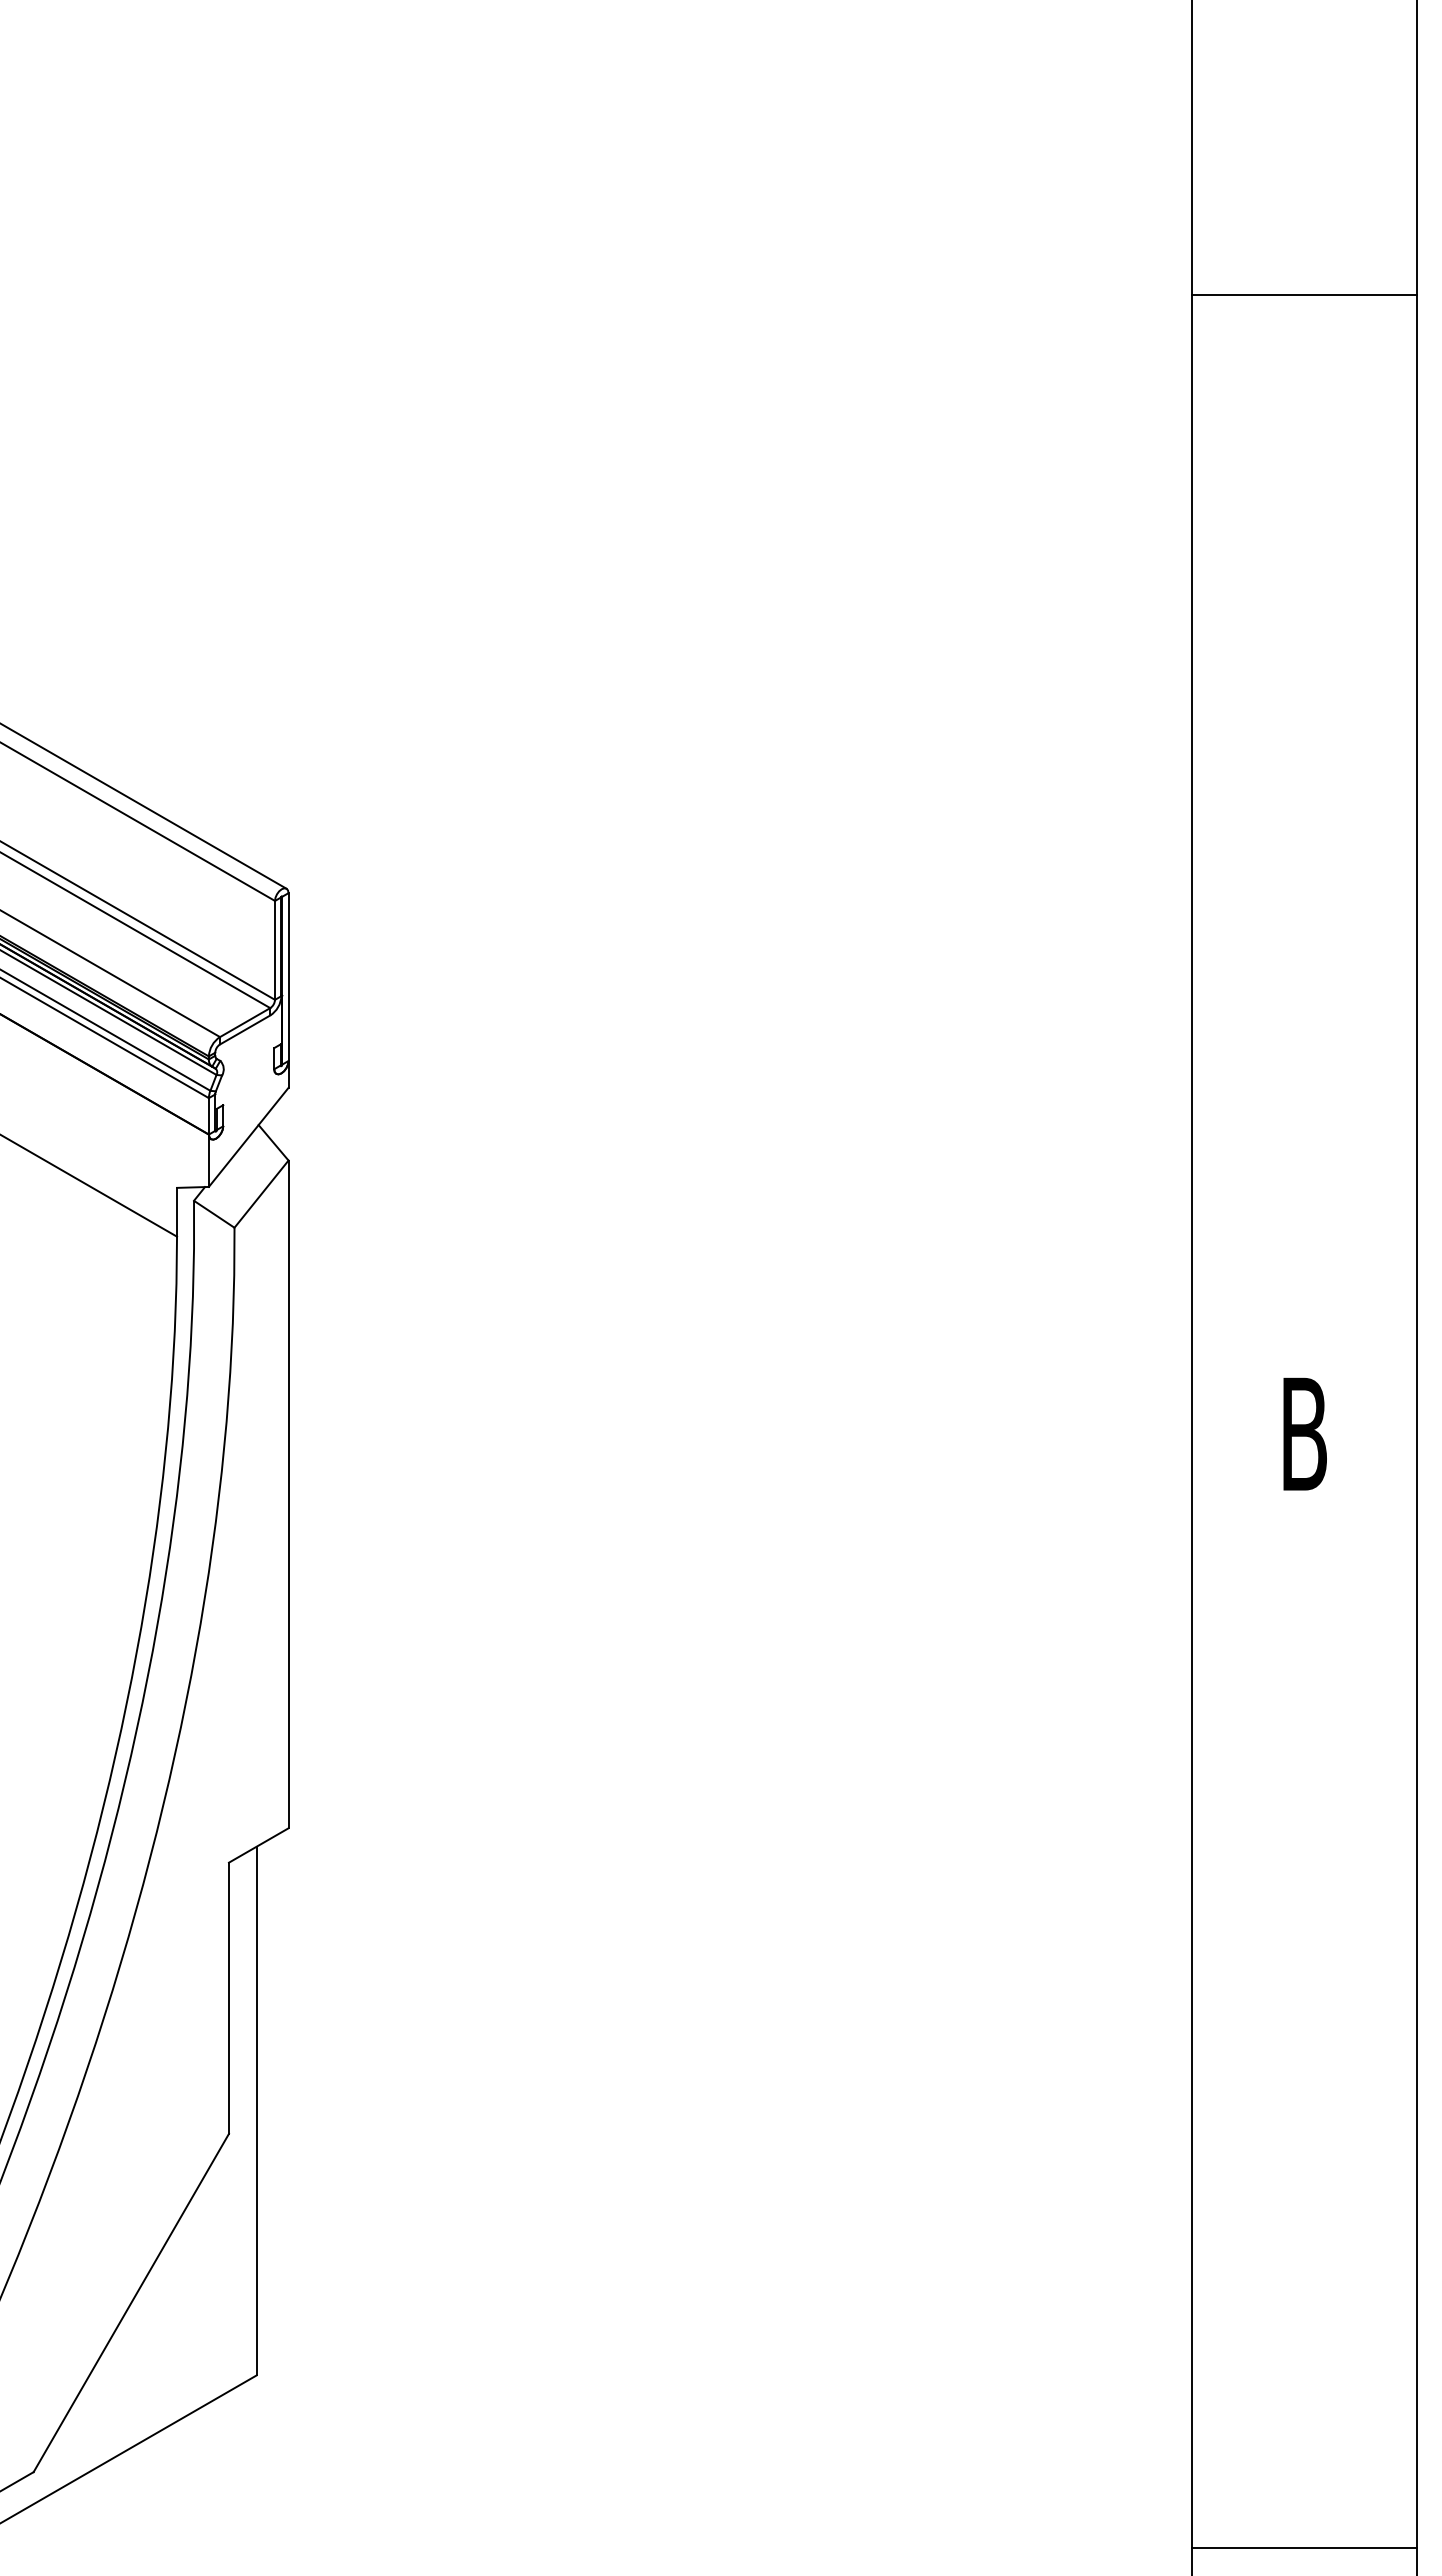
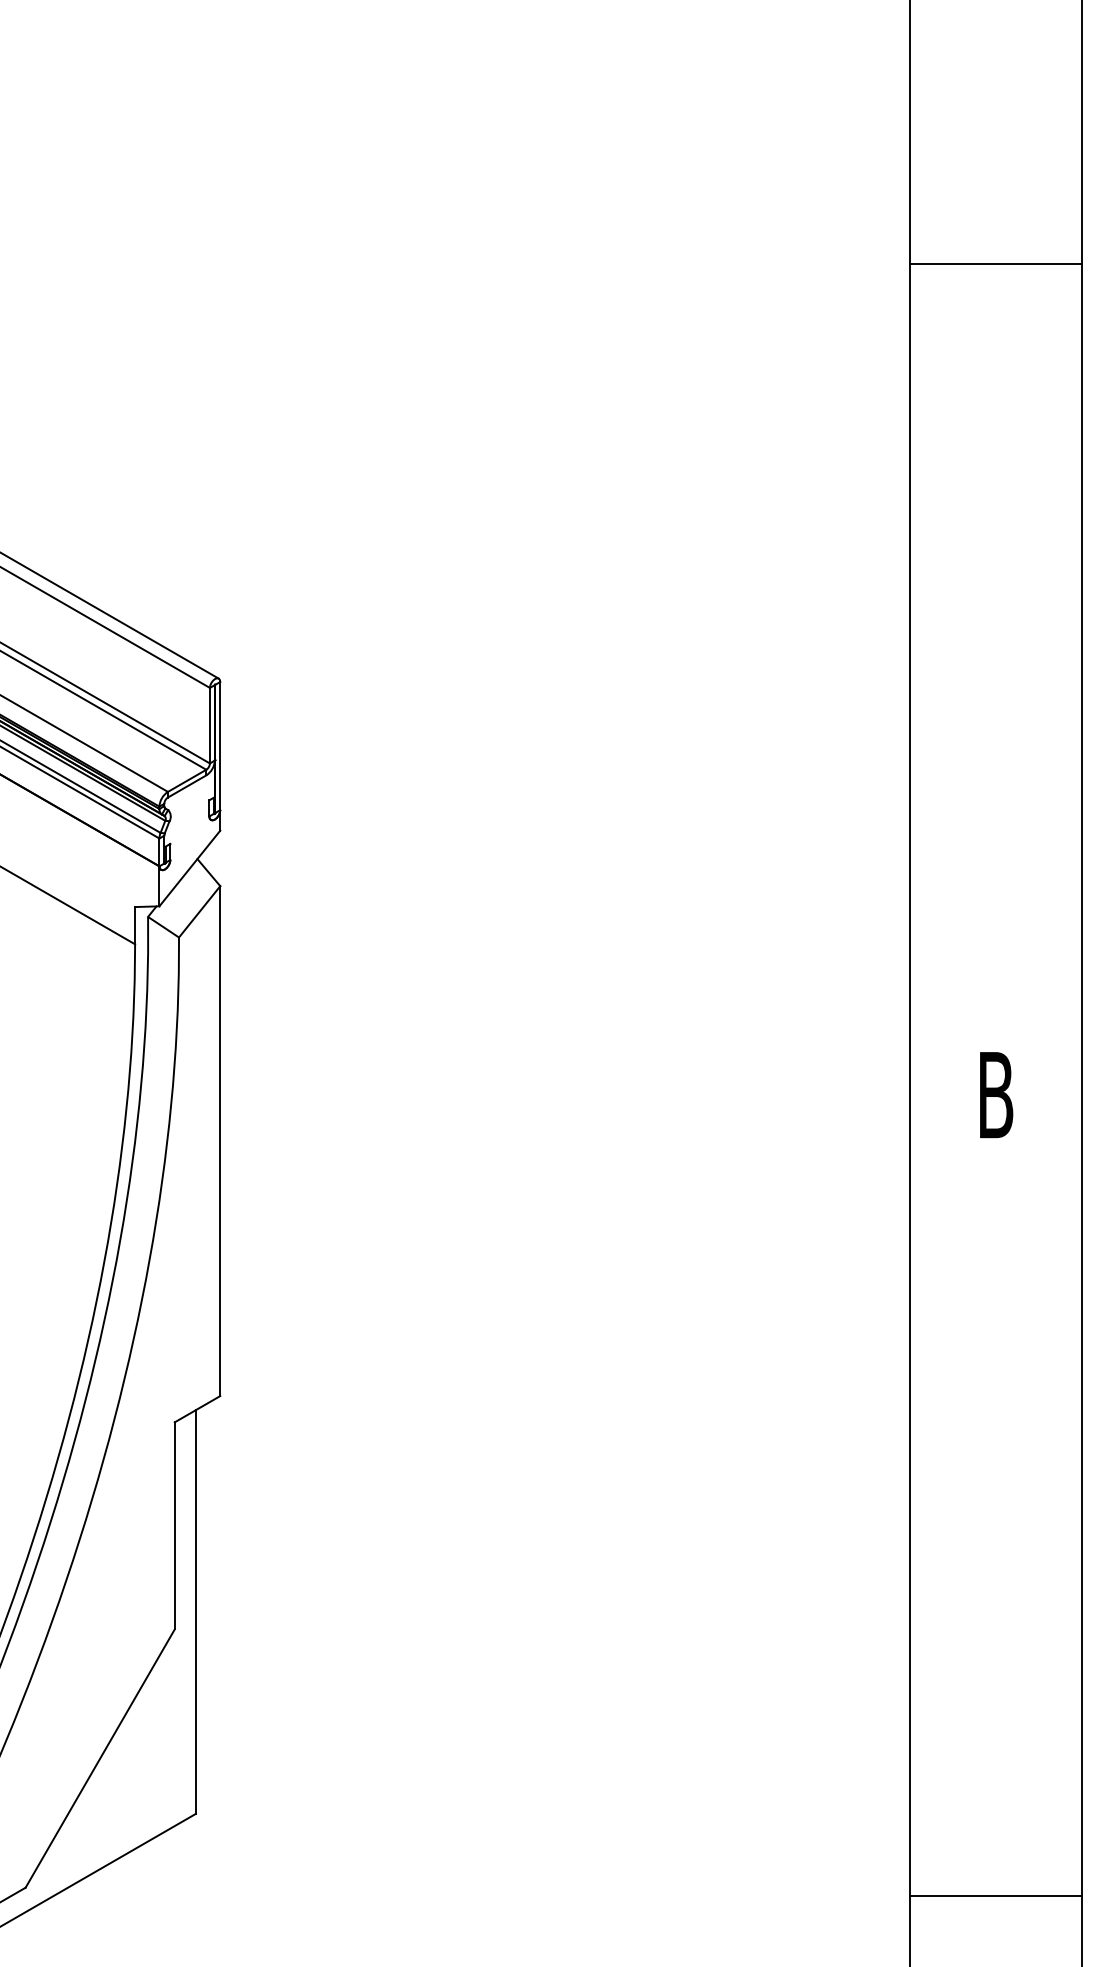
line: (1304, 295) -> (996, 263), moved
line: (1304, 2548) -> (996, 1896), moved

